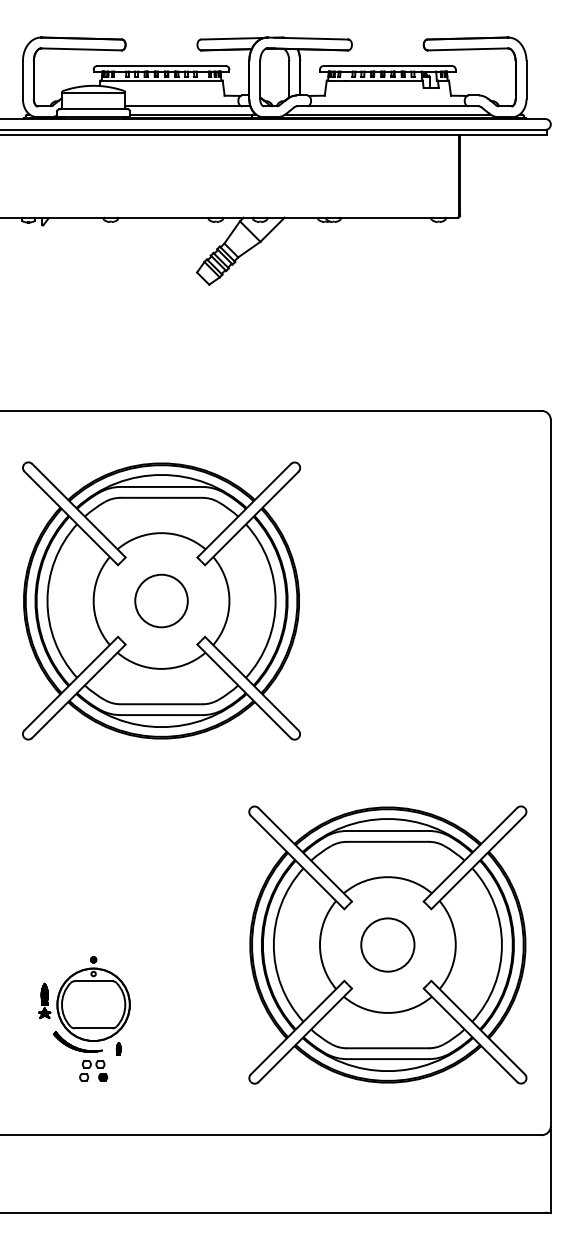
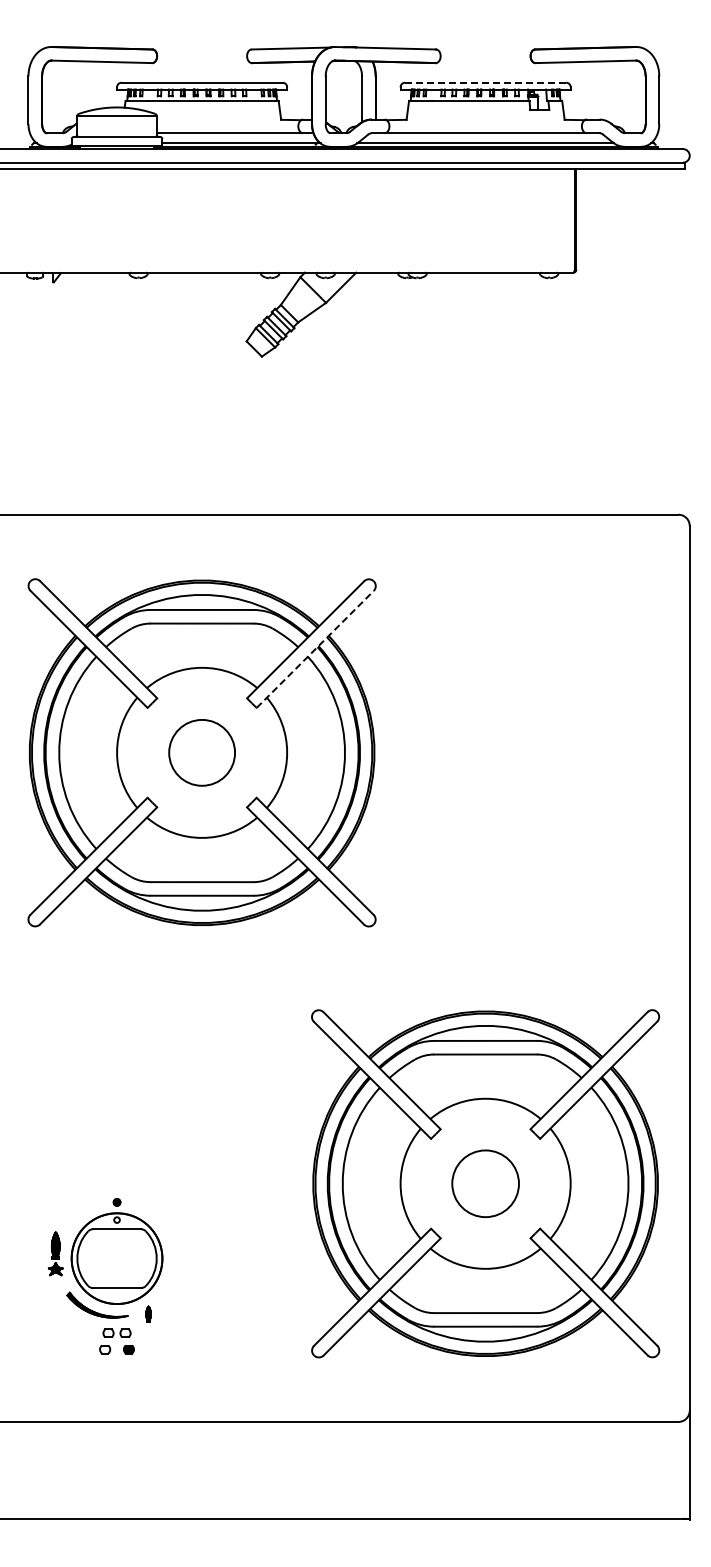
line: (387, 65) -> (485, 82), solid -> dashed
line: (252, 518) -> (315, 649), solid -> dashed

